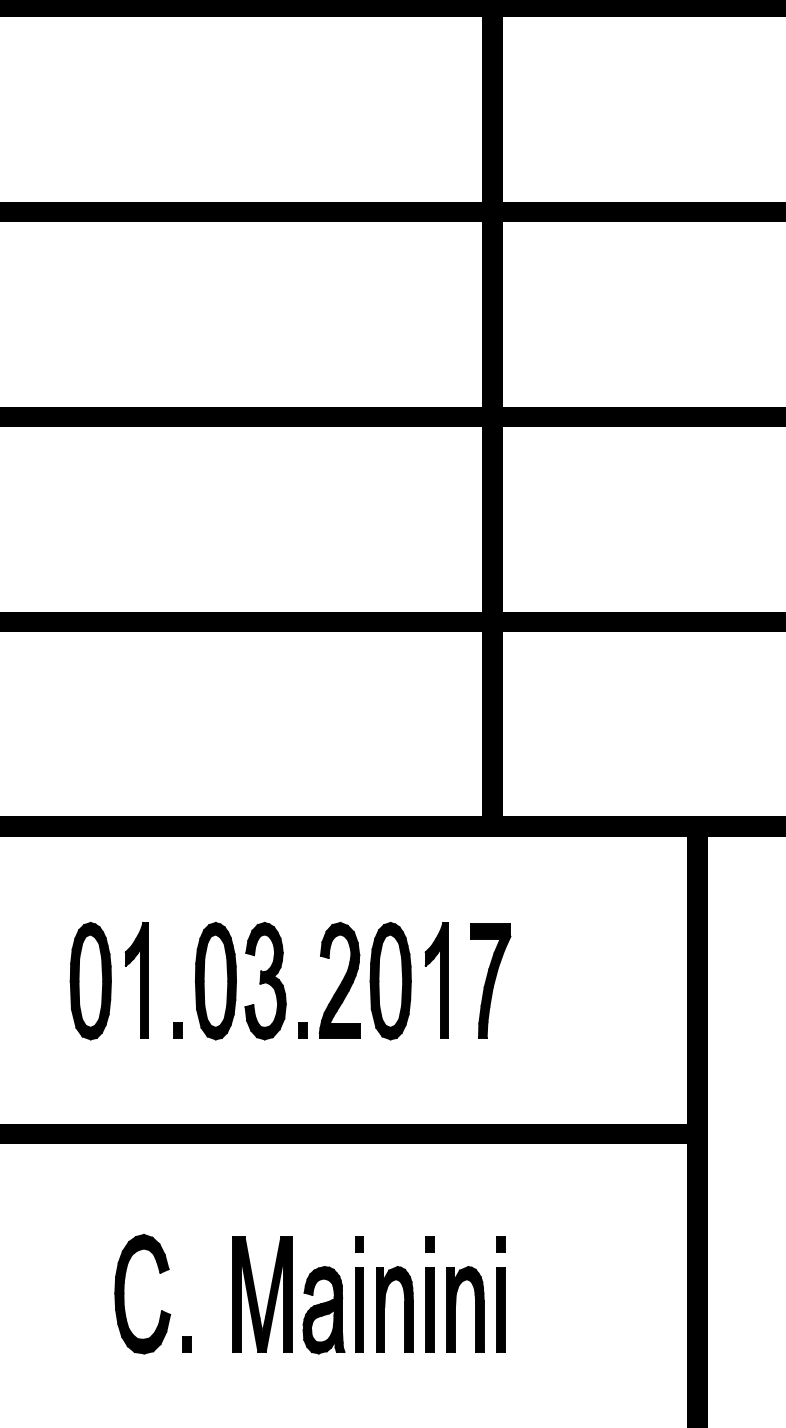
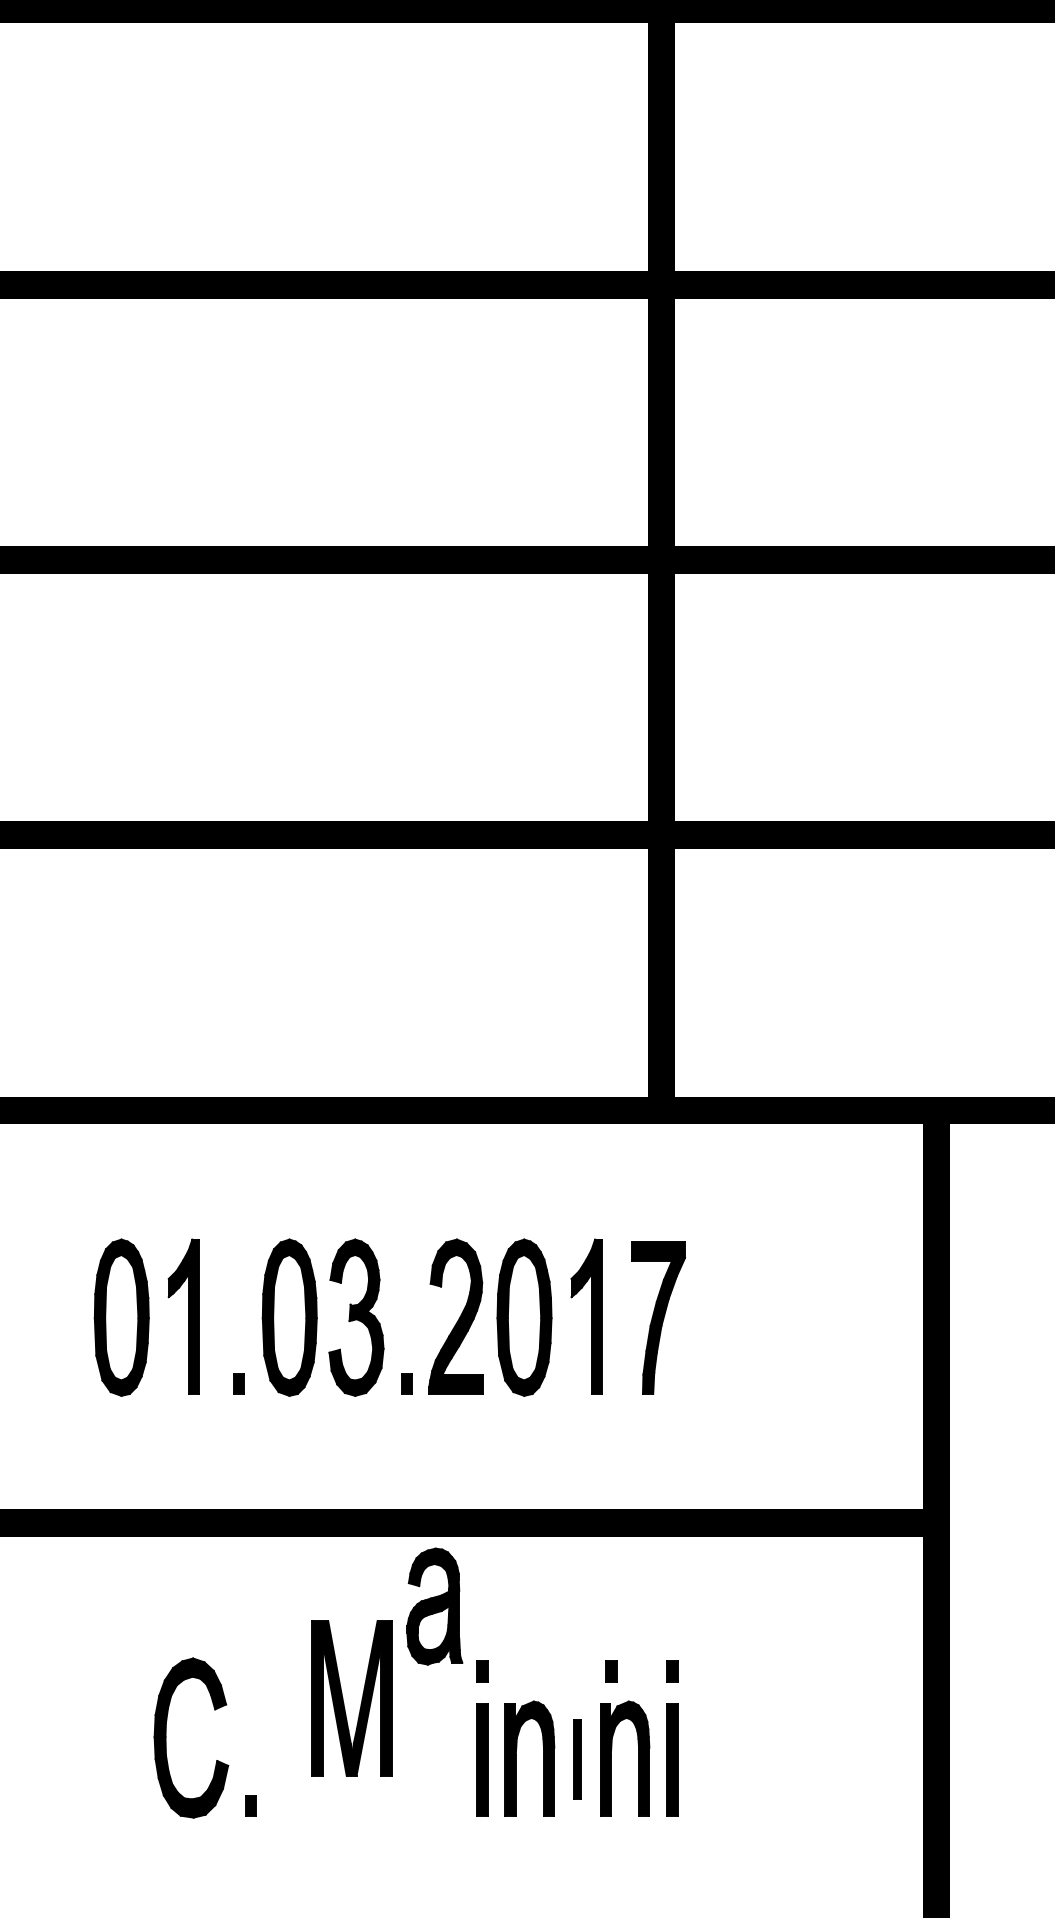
part: (430, 1244) -> (611, 1671), moved
part: (255, 1294) -> (343, 1698), moved
part: (323, 1310) -> (434, 1606), moved
part: (430, 1310) -> (577, 1759), size x0.7

